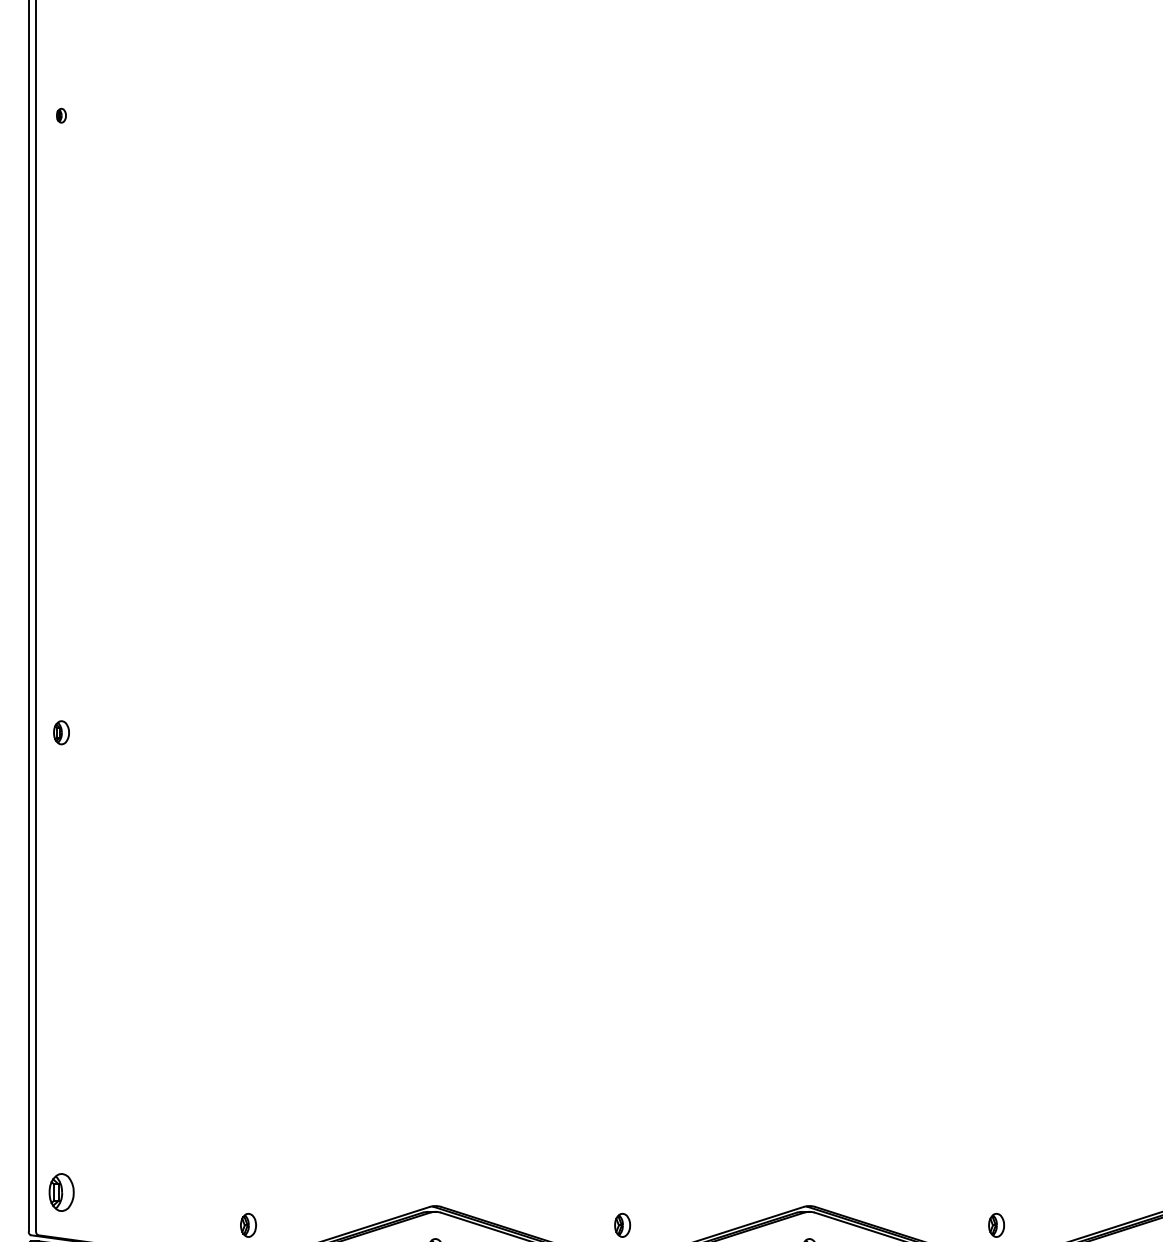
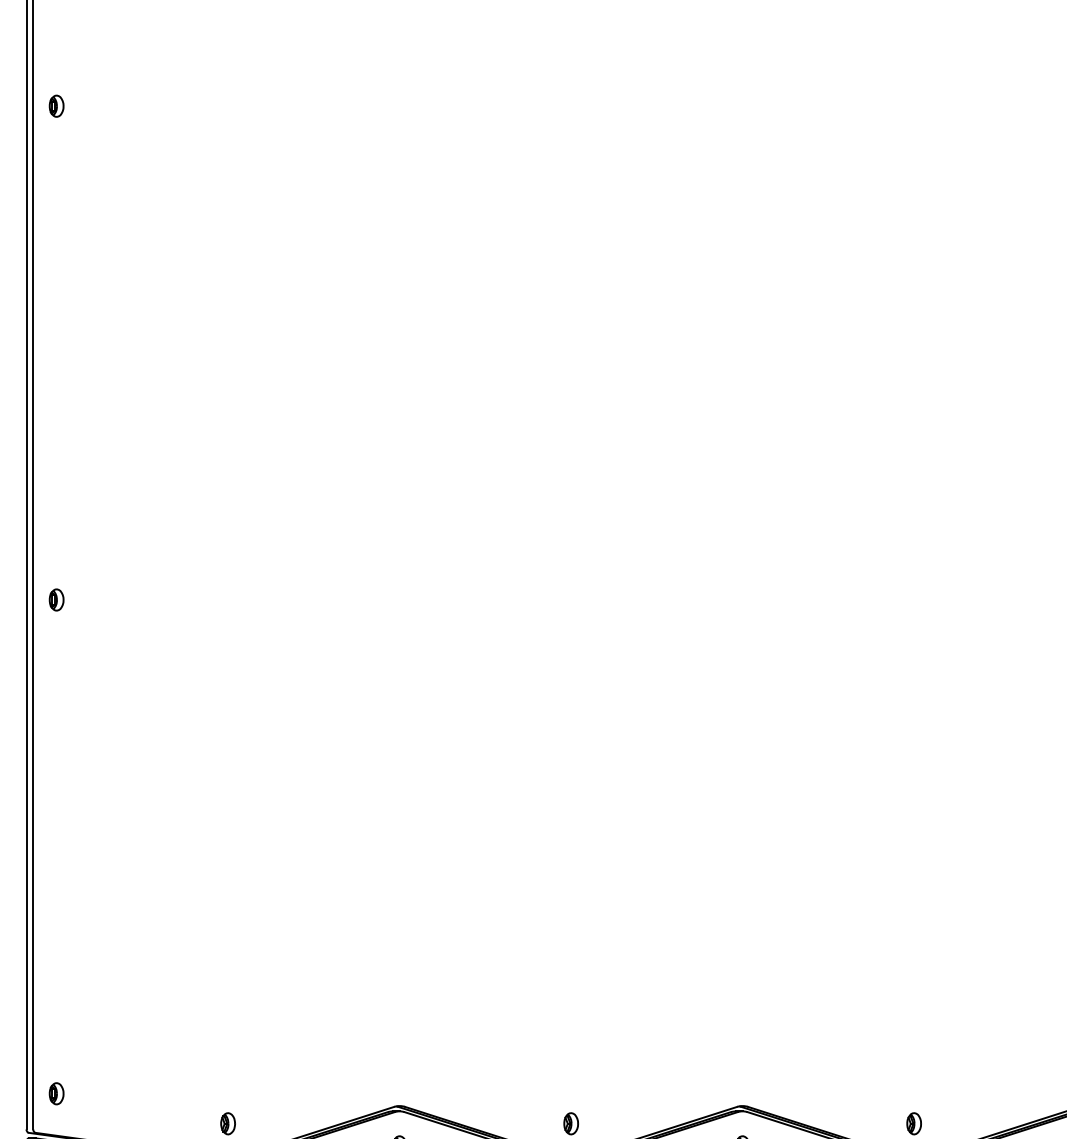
part: (61, 115) -> (56, 105), size x1.67
part: (61, 732) -> (56, 599), moved
part: (61, 1192) -> (56, 1093), size x0.62

